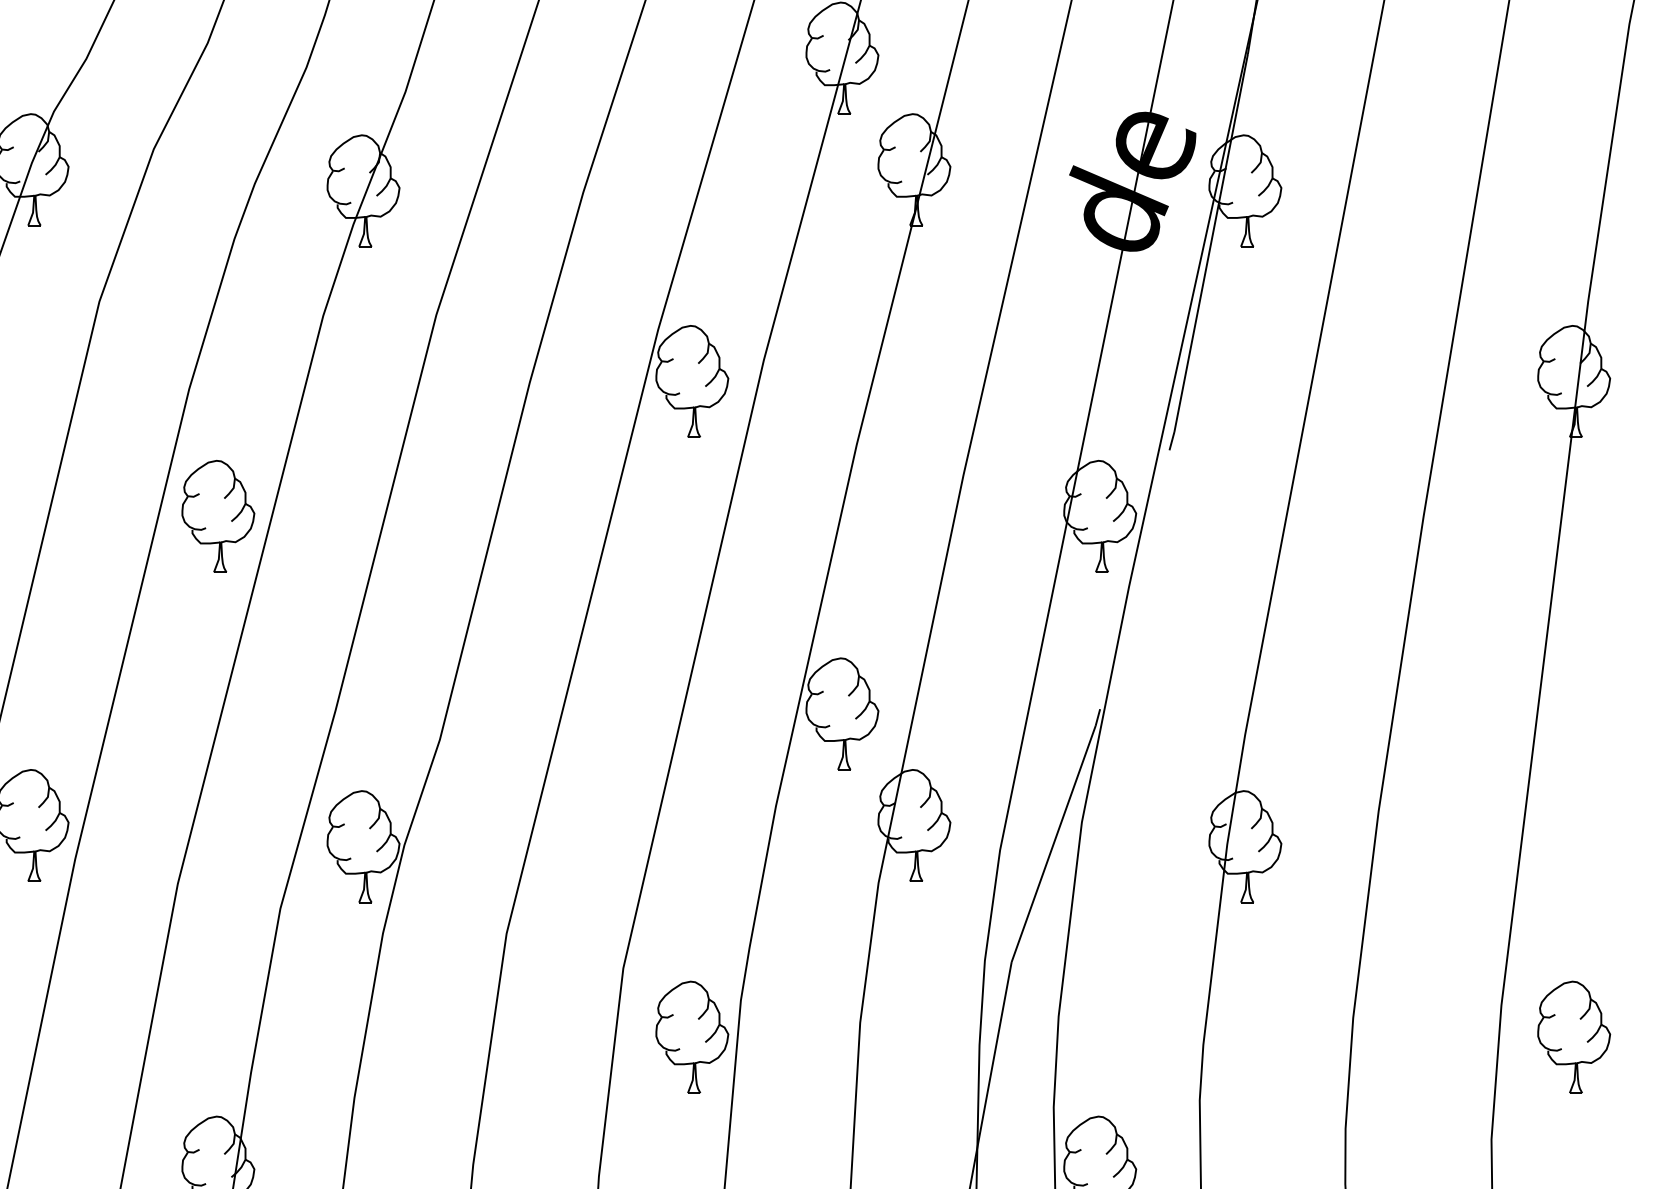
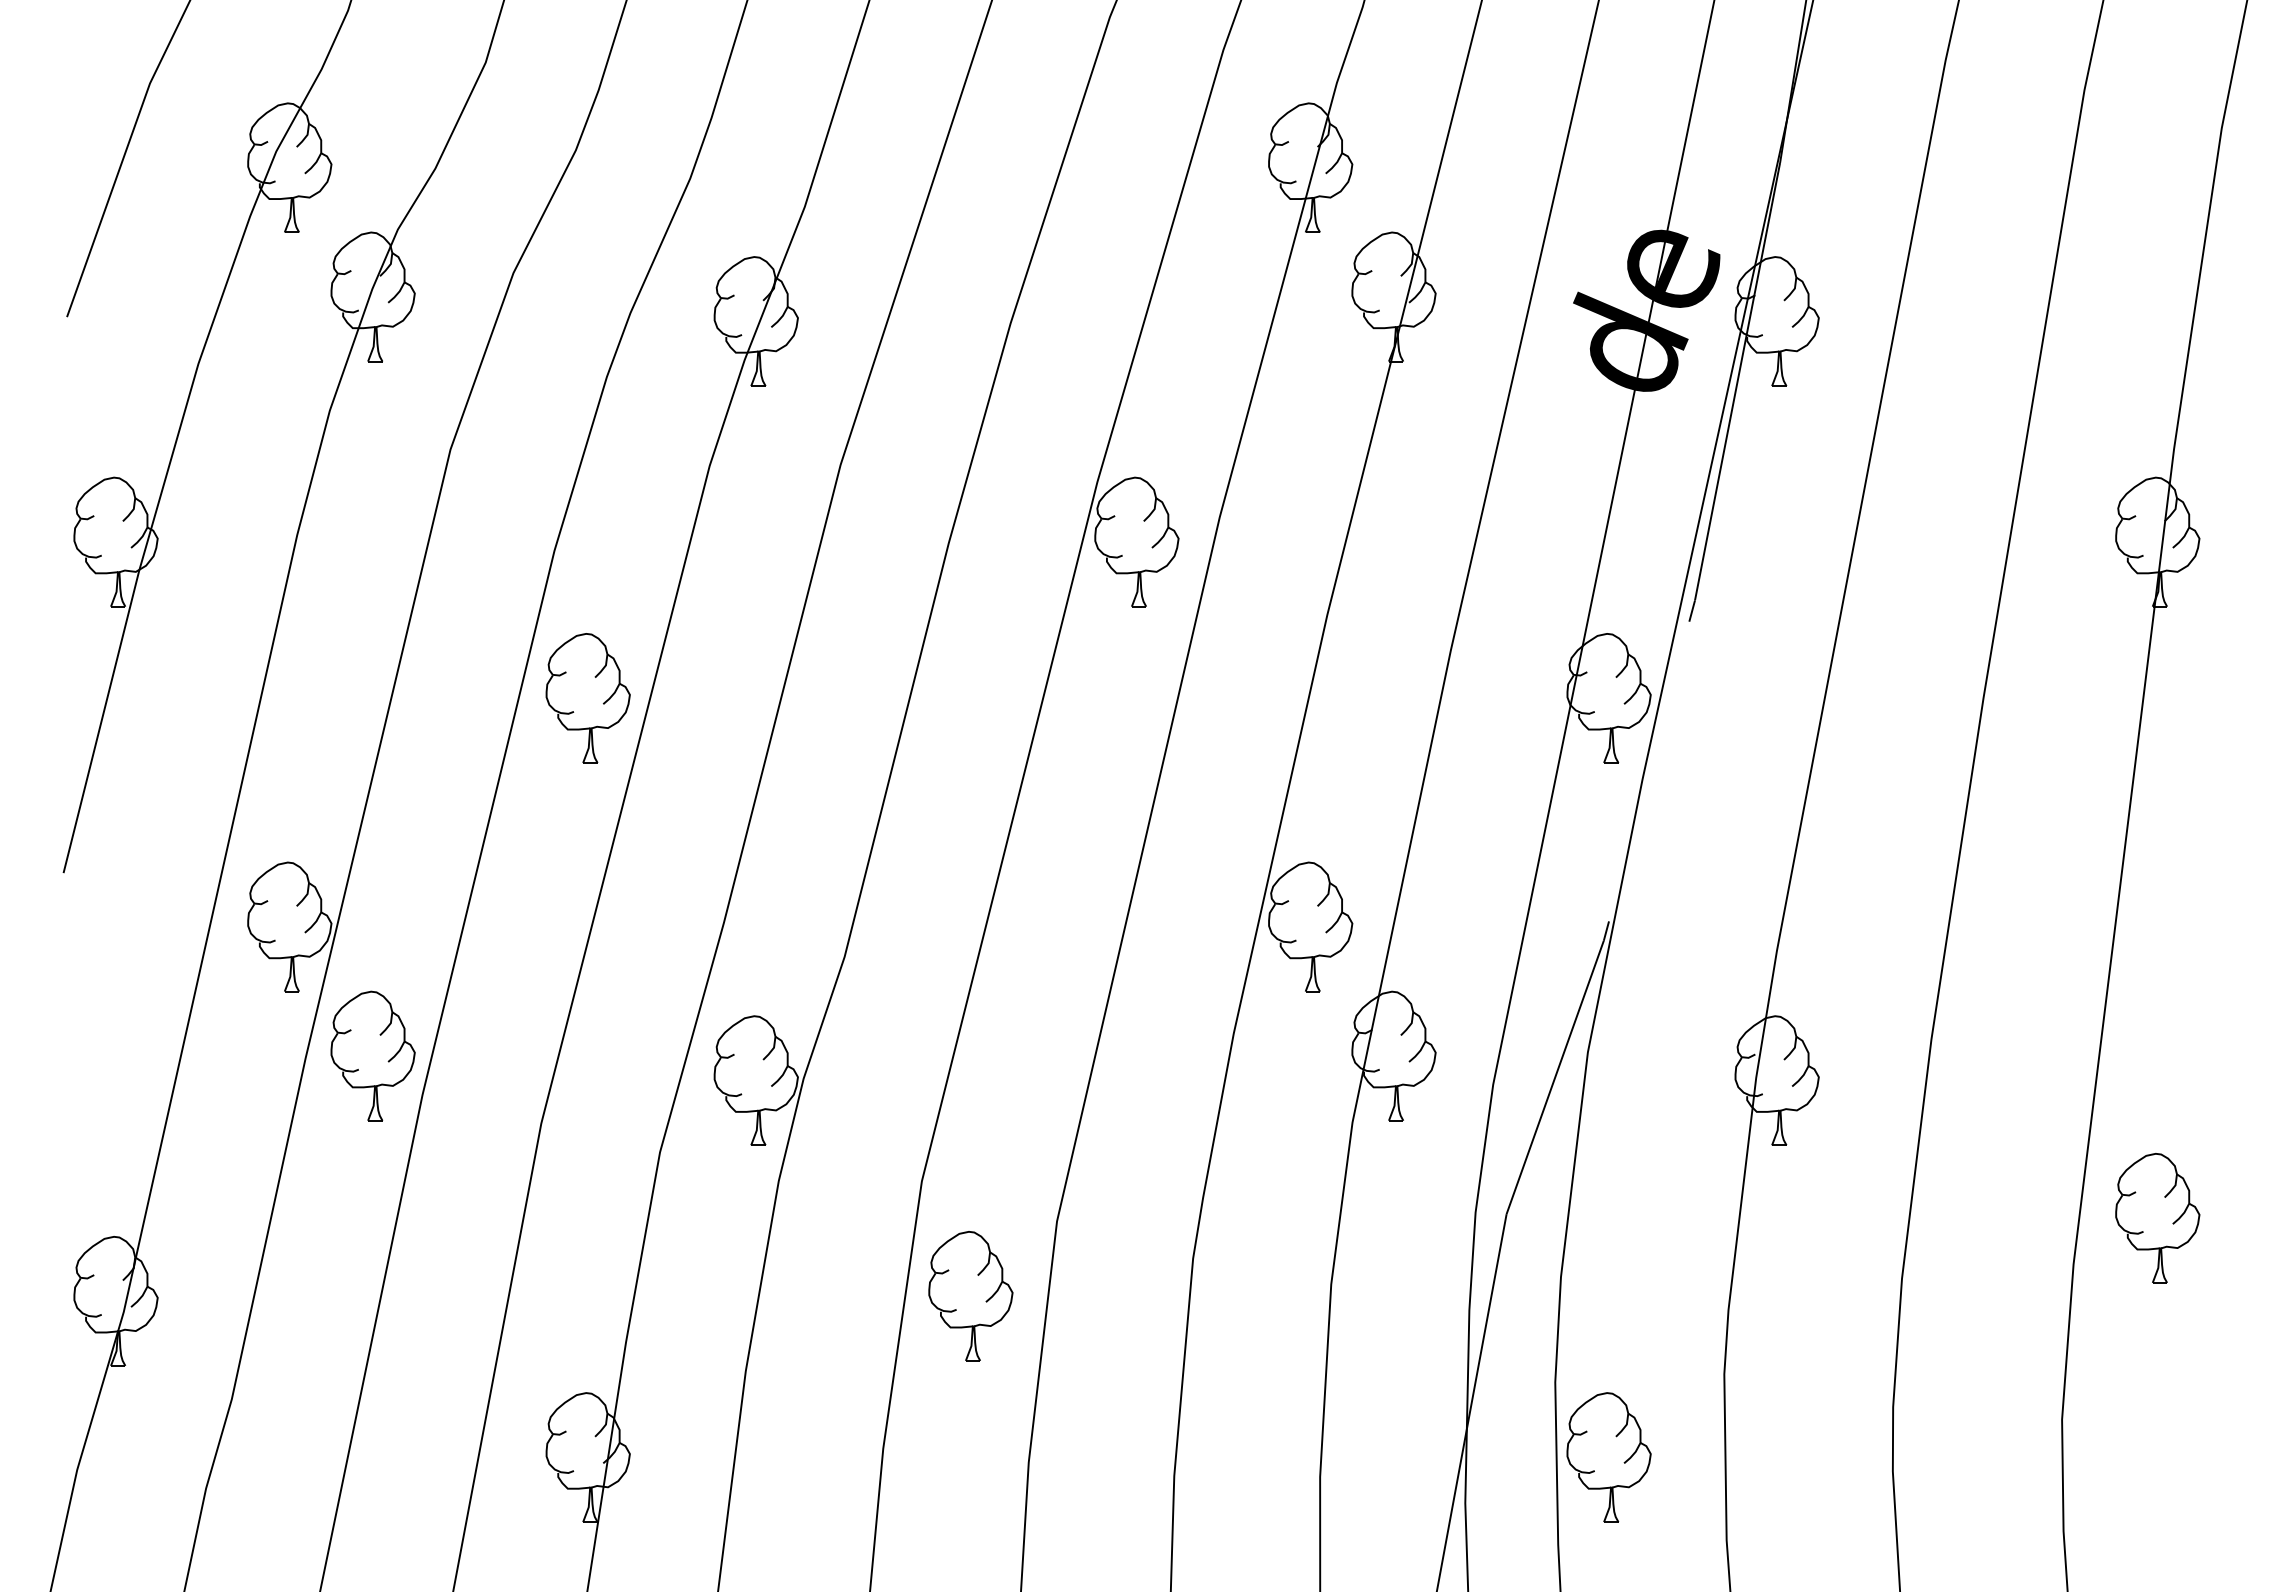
part: (691, 1037) -> (970, 1296), moved
part: (1573, 1037) -> (2157, 1218), moved

